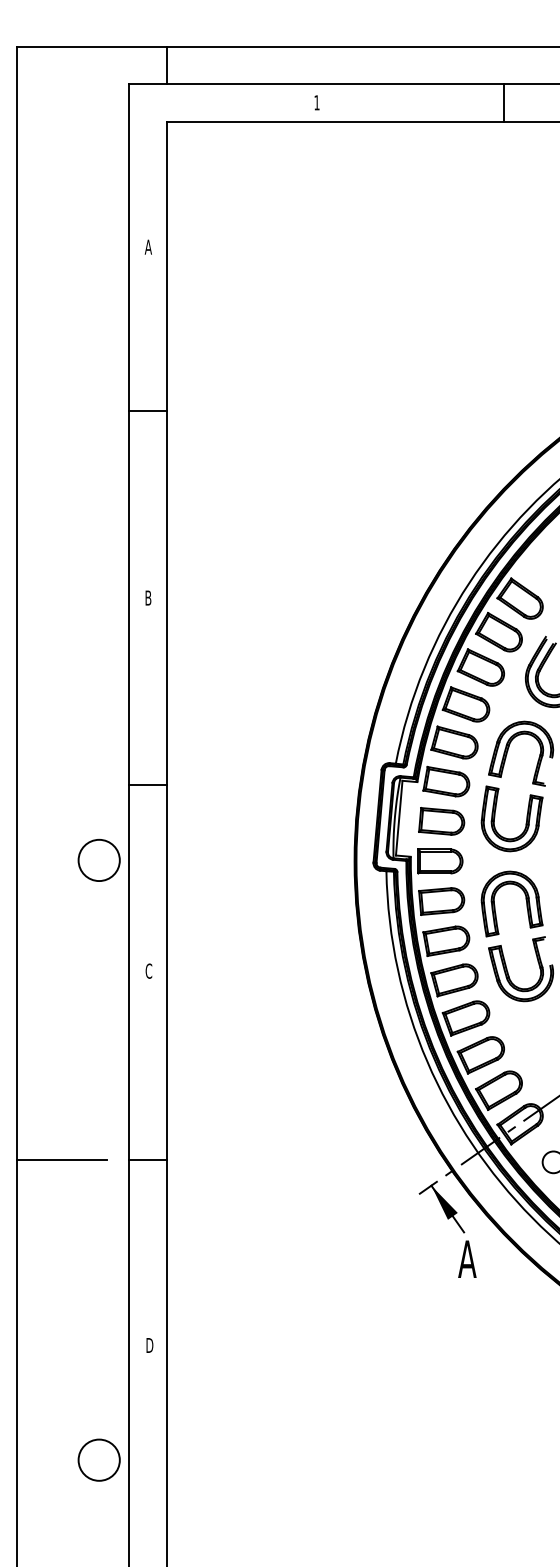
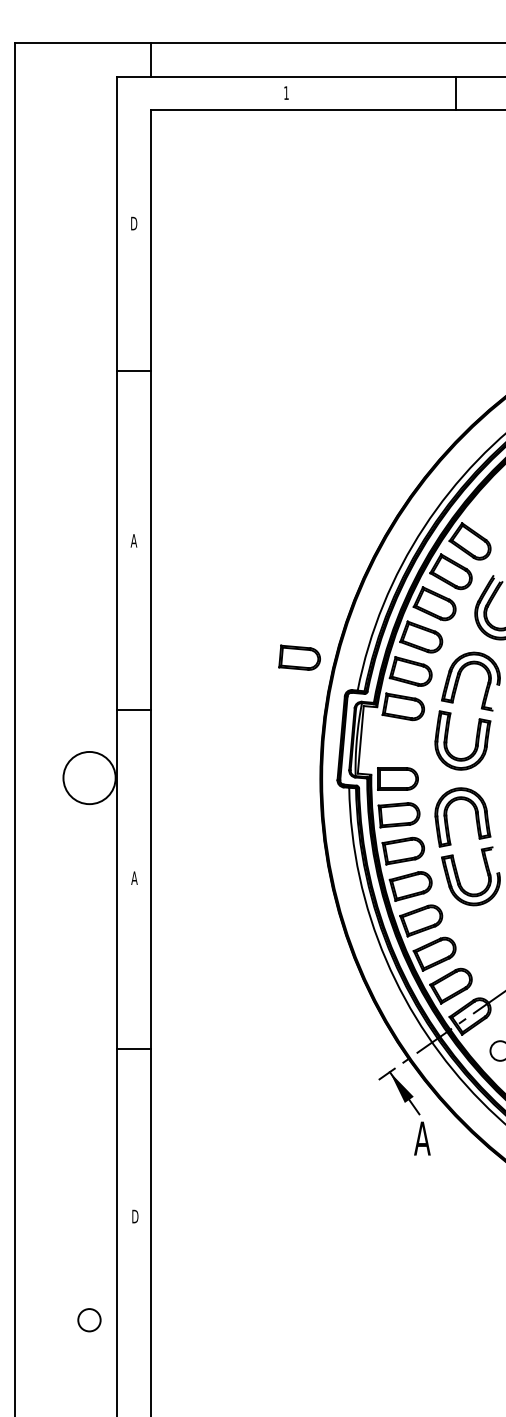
text: (147, 246) -> (133, 222), A -> D
text: (147, 597) -> (133, 540), B -> A
part: (441, 821) -> (299, 657), moved
circle: (98, 860) -> (88, 778), size x1.4
text: (148, 970) -> (134, 877), C -> A
line: (61, 1160) -> (55, 1049), removed
circle: (98, 1459) -> (88, 1319), size x0.6

